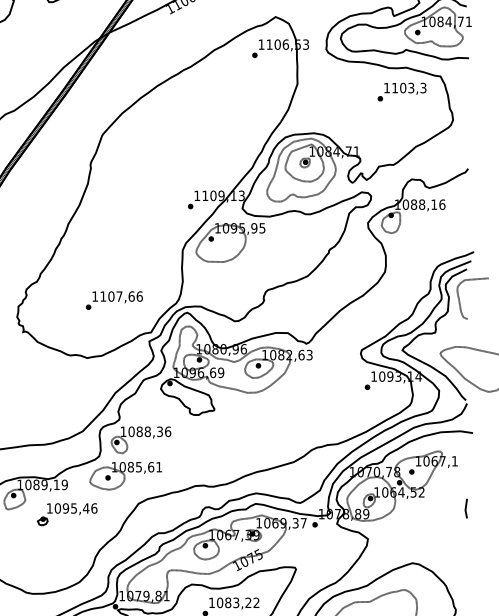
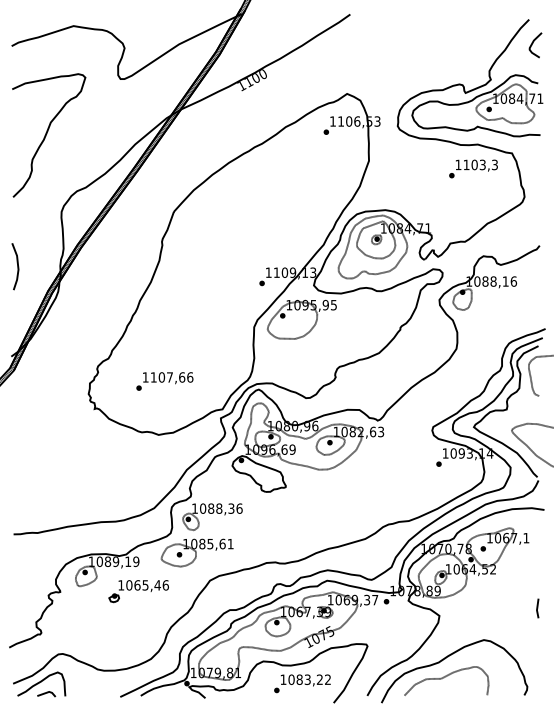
text: (114, 300) -> (164, 381), moved
text: (66, 508) -> (137, 585), 1095,46 -> 1065,46
line: (466, 508) -> (537, 608), moved

